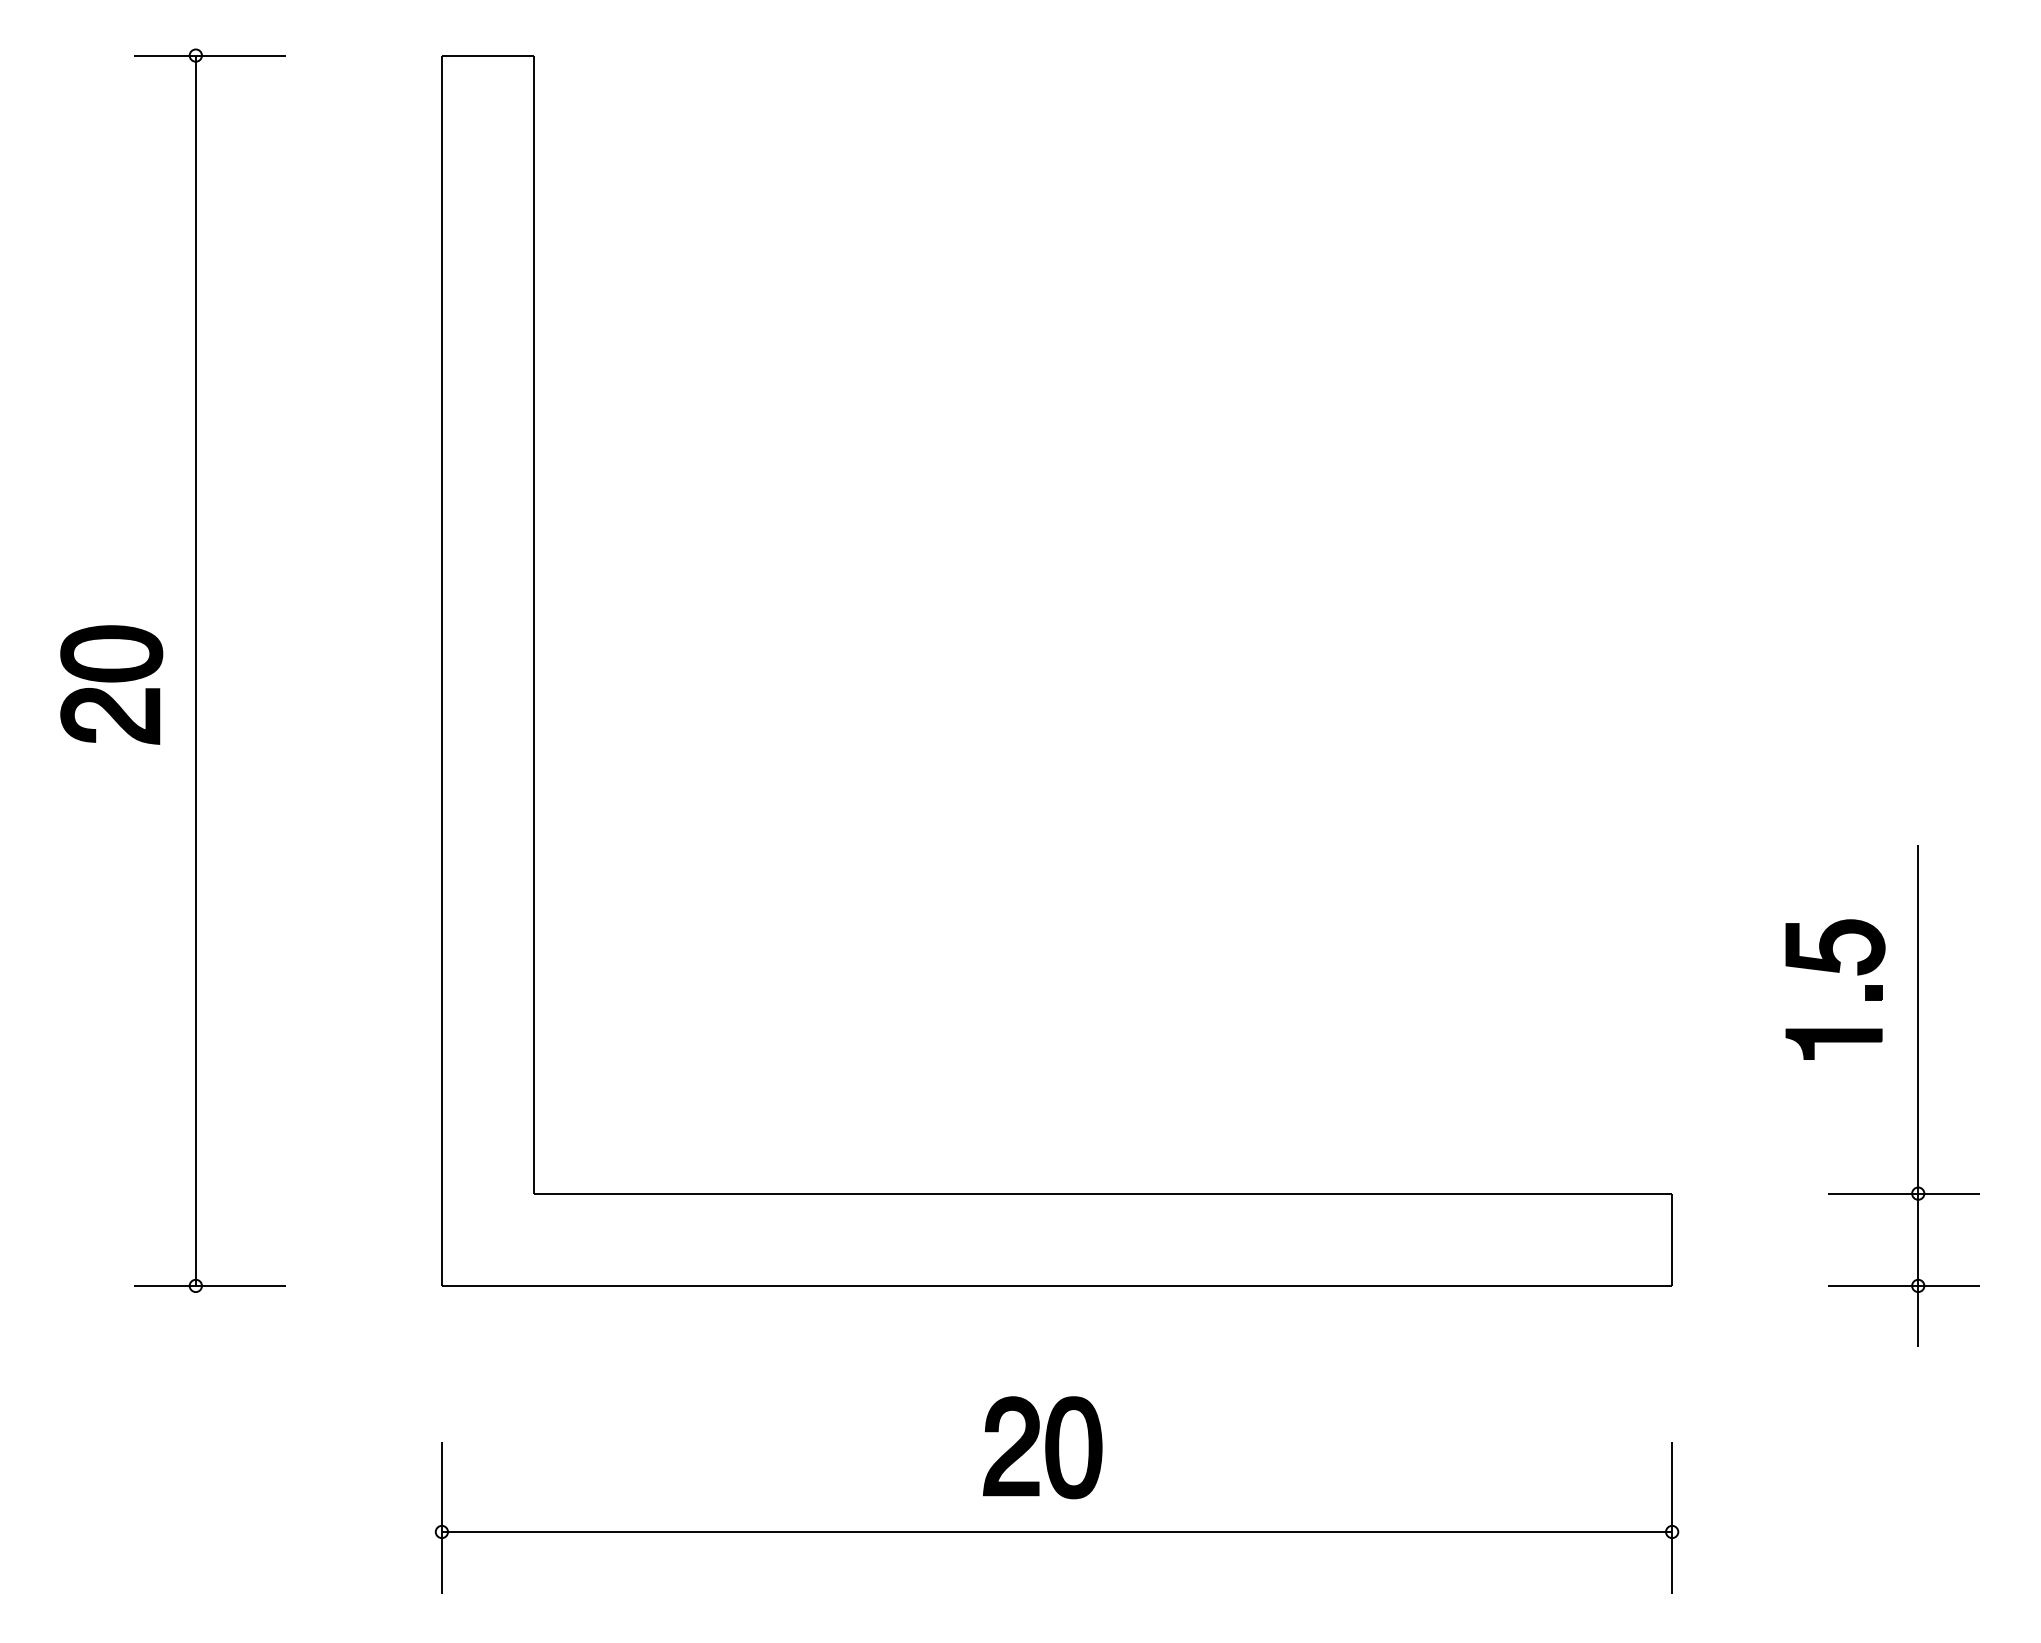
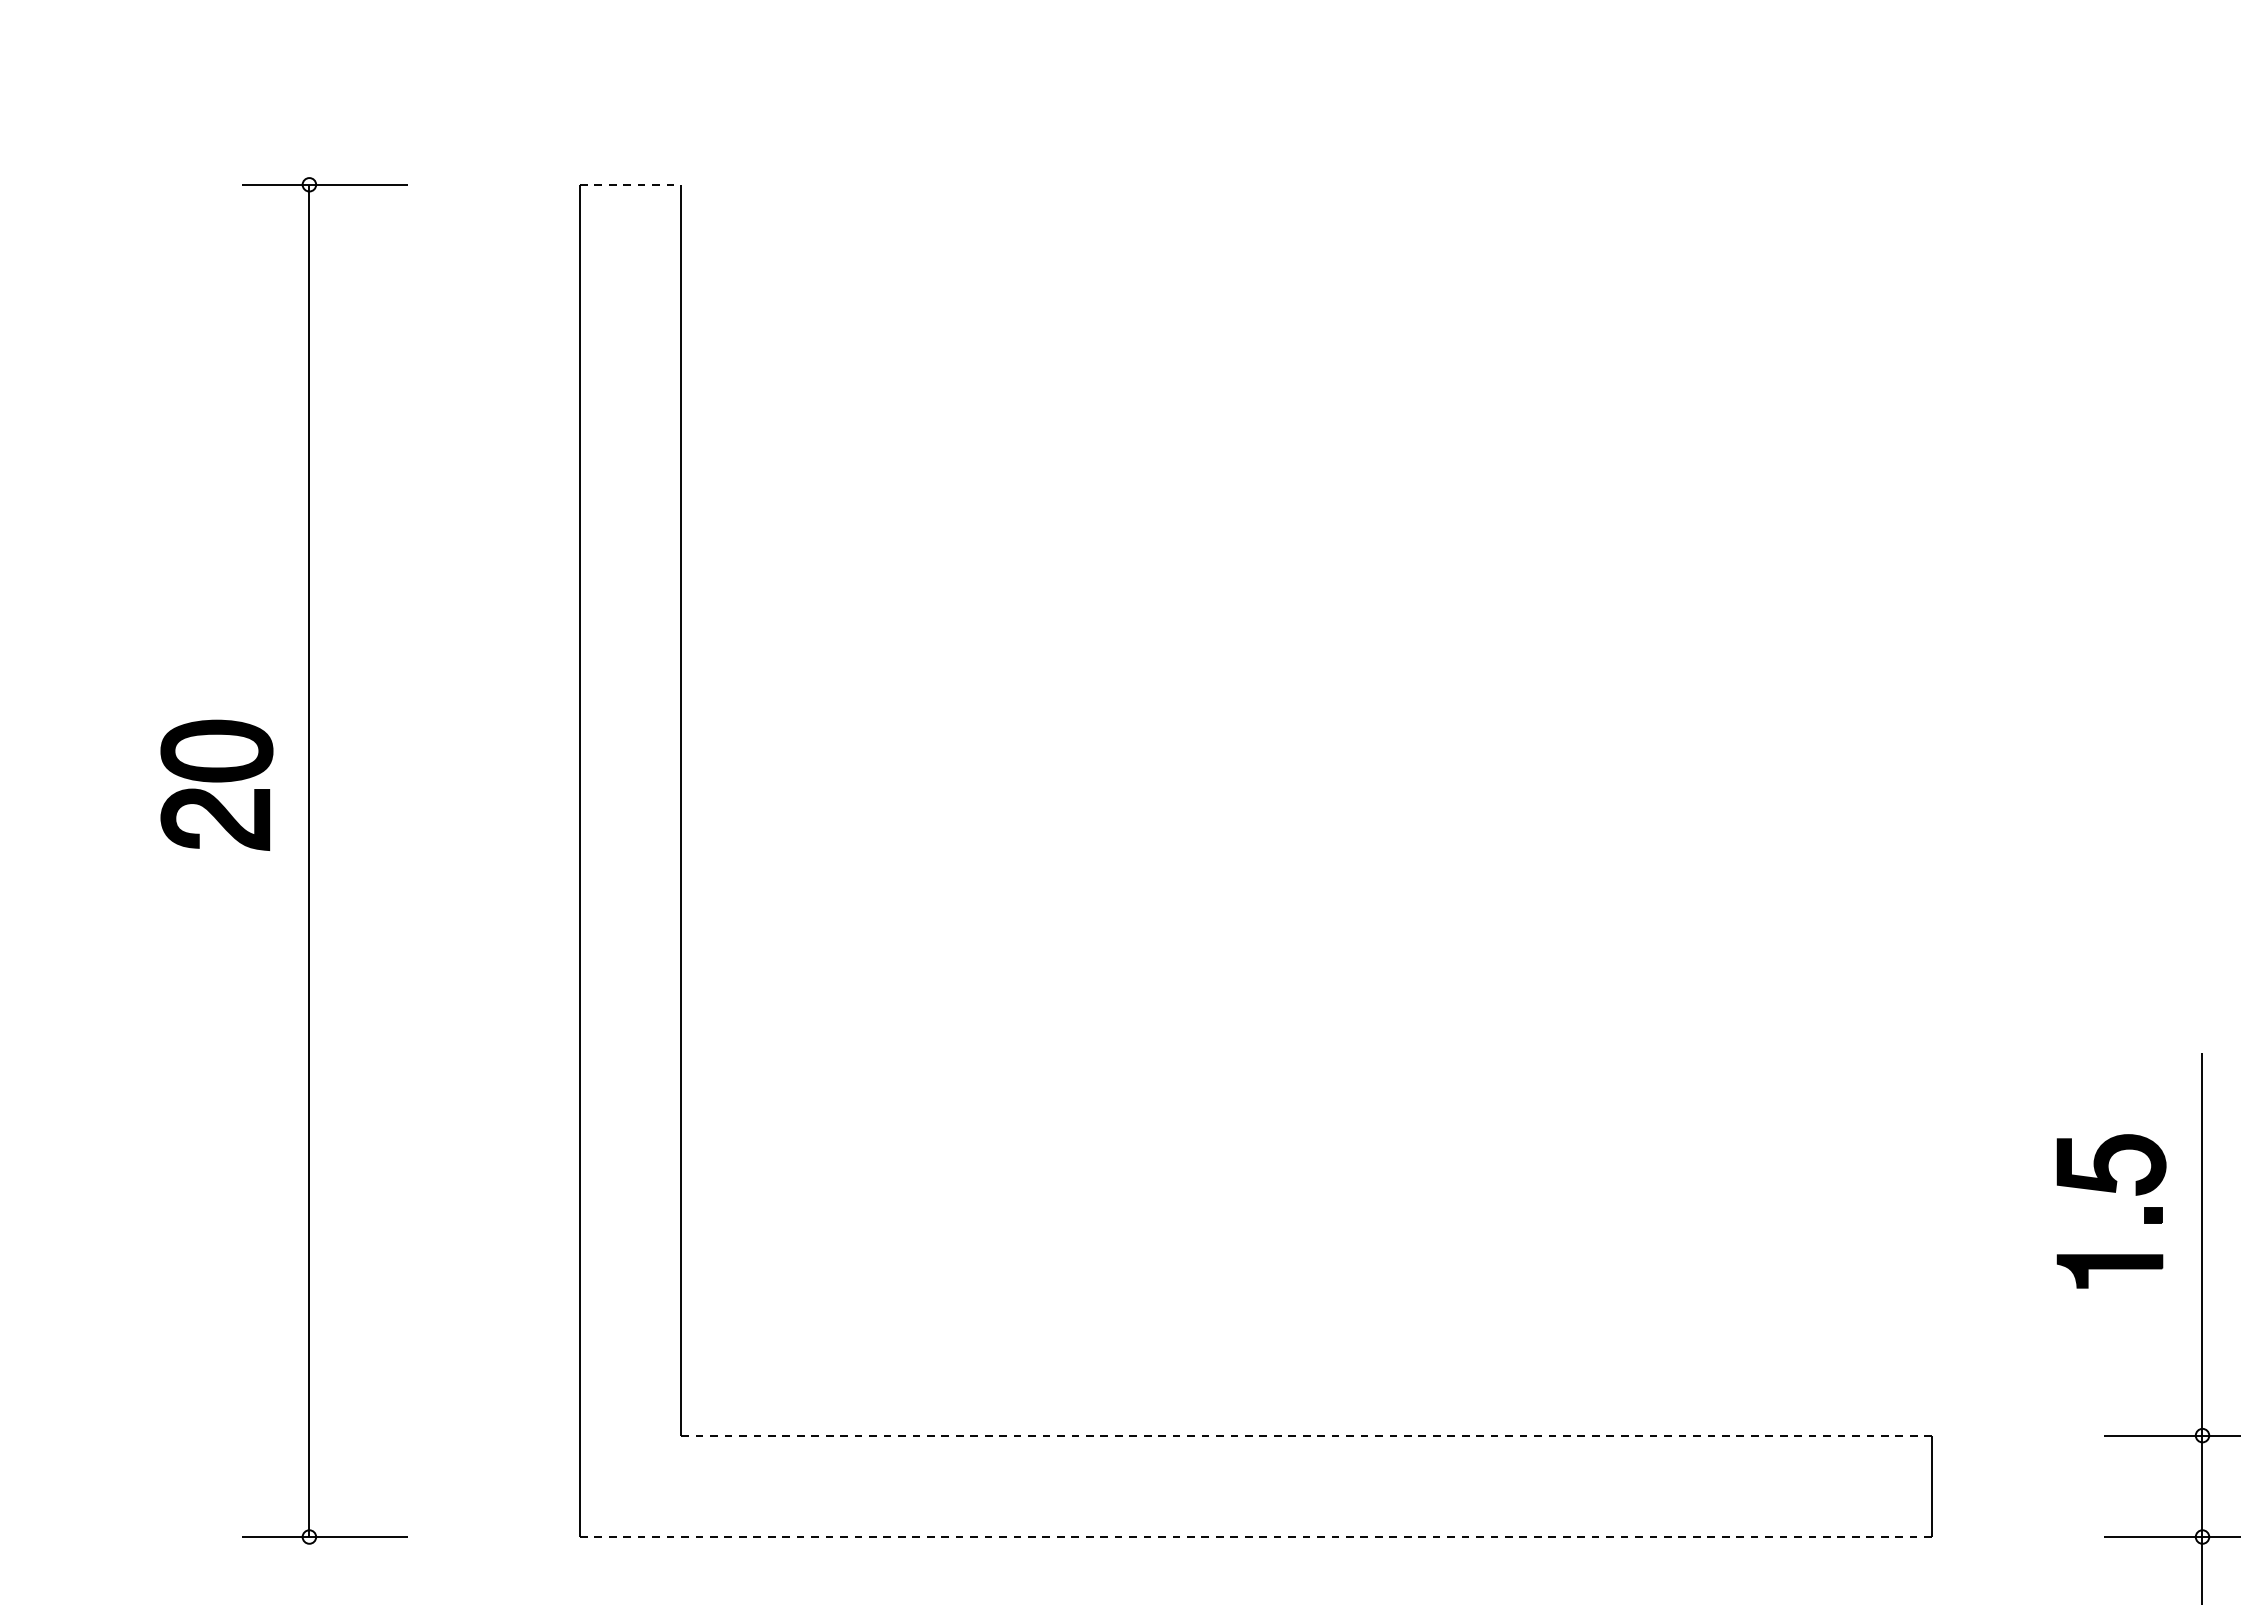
line: (488, 55) -> (631, 184), solid -> dashed
part: (111, 684) -> (216, 784), moved
line: (1103, 1193) -> (1307, 1435), solid -> dashed
line: (1057, 1285) -> (1256, 1536), solid -> dashed

